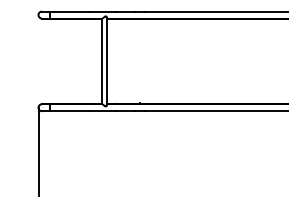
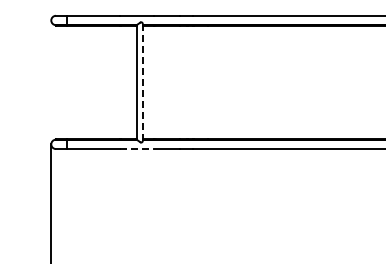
line: (106, 61) -> (142, 82), solid -> dashed
line: (102, 111) -> (137, 149), solid -> dashed

